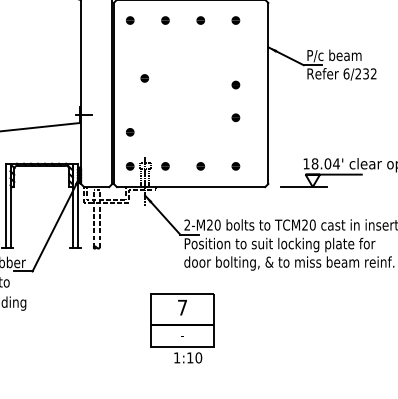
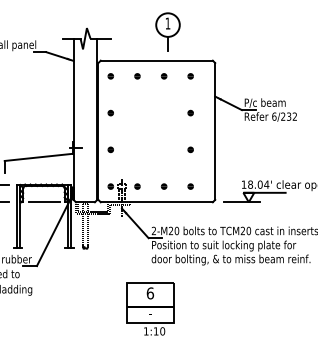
part: (144, 77) -> (110, 112), moved
part: (235, 84) -> (190, 112), moved
part: (129, 131) -> (110, 149), moved
line: (42, 187) -> (44, 202), added
text: (182, 307) -> (150, 293), 7 -> 6

